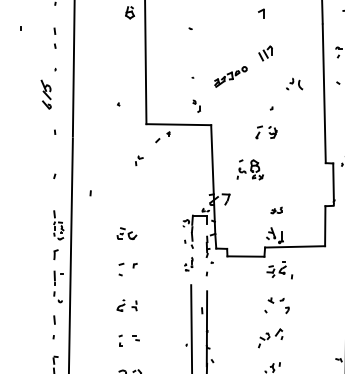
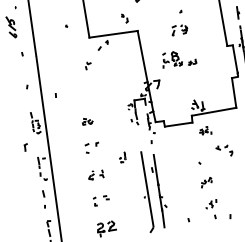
part: (276, 210) -> (192, 62), moved
part: (126, 233) -> (87, 121), size x0.7
part: (55, 254) -> (25, 147), moved
part: (188, 264) -> (122, 157), moved
part: (279, 270) -> (205, 131), size x0.6
part: (278, 305) -> (224, 151), moved
part: (270, 338) -> (206, 182), size x0.6

